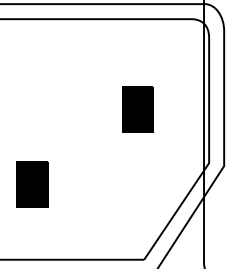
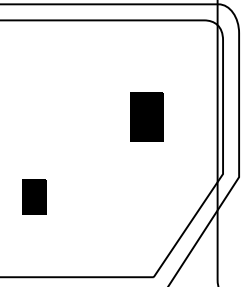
part: (32, 184) -> (34, 196), size x0.7

